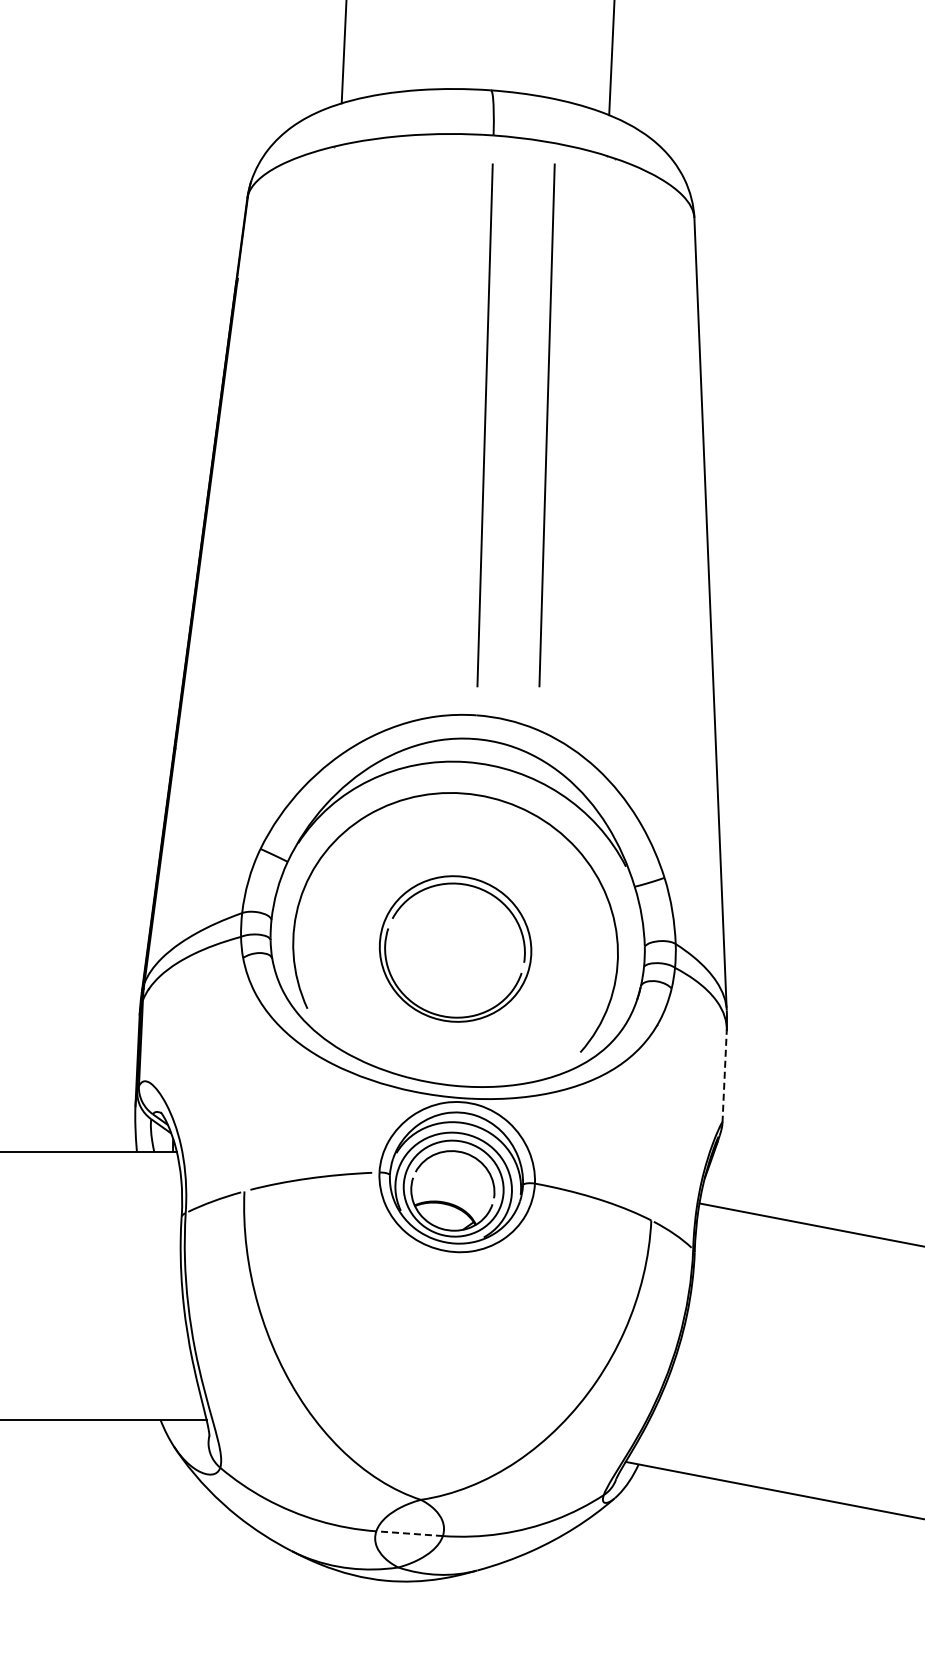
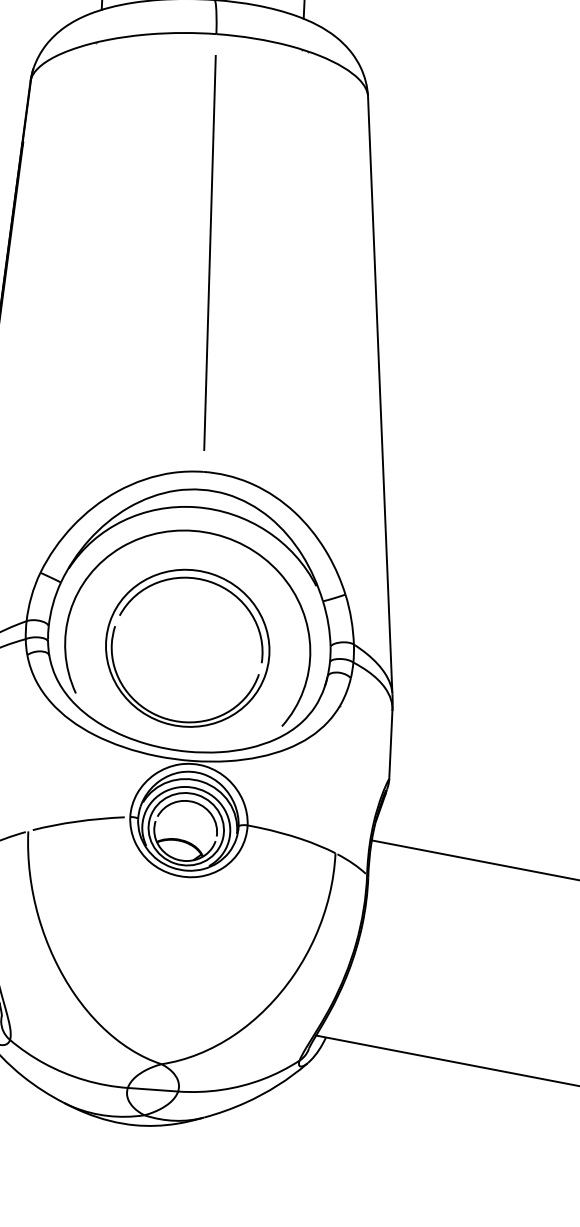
line: (546, 425) -> (256, 253), removed
part: (455, 948) -> (187, 647), size x1.43
line: (724, 1077) -> (390, 745), dashed -> solid
line: (409, 1533) -> (152, 1089), dashed -> solid

